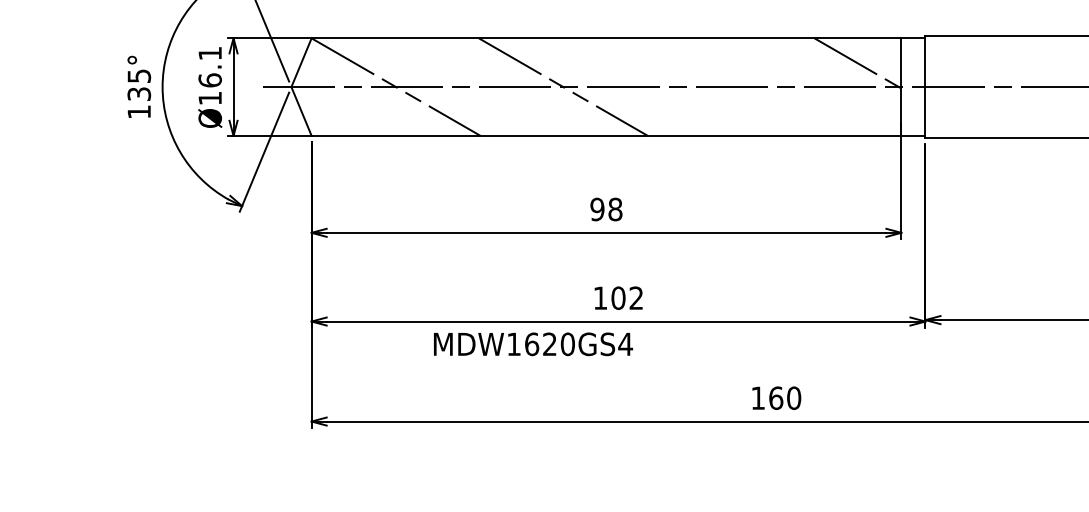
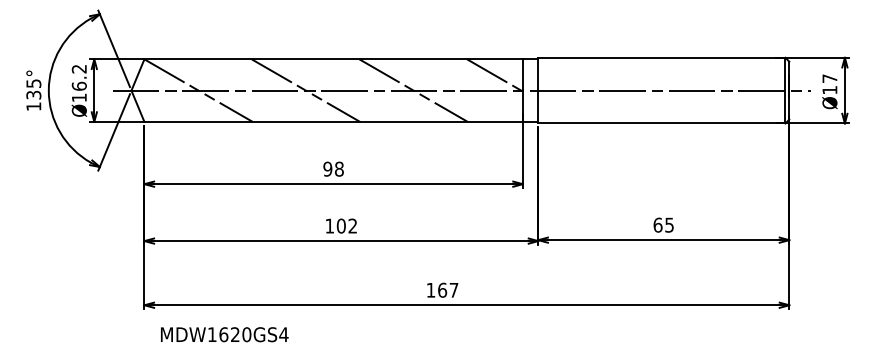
text: (208, 54) -> (78, 69), Ø16.1 -> Ø16.2
line: (730, 86) -> (413, 90), added
text: (533, 344) -> (224, 334), moved
text: (793, 396) -> (453, 289), 160 -> 167

